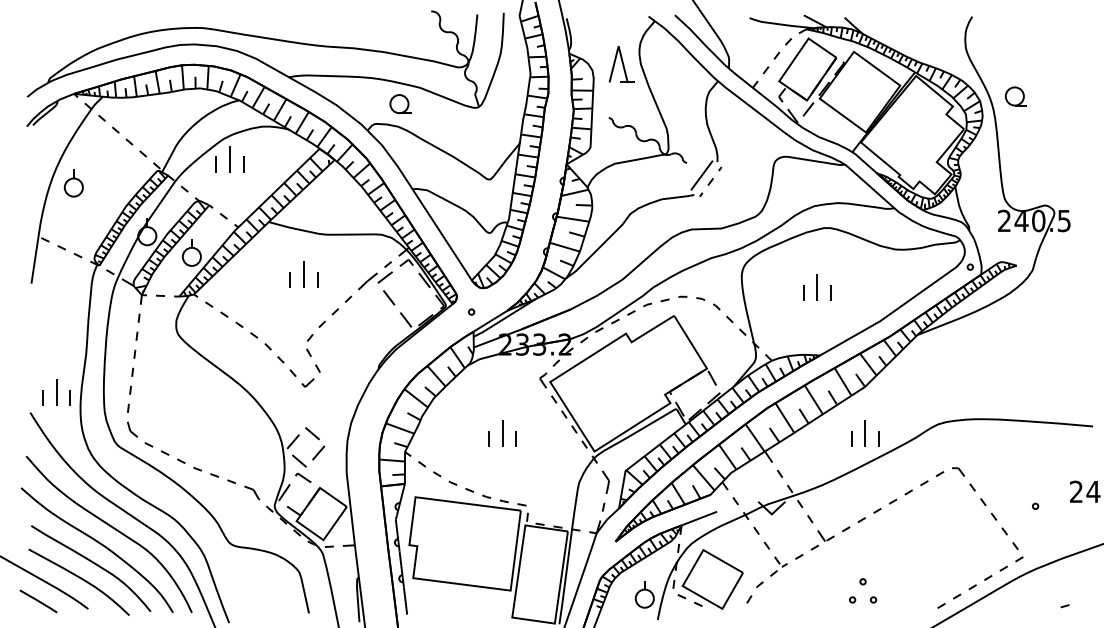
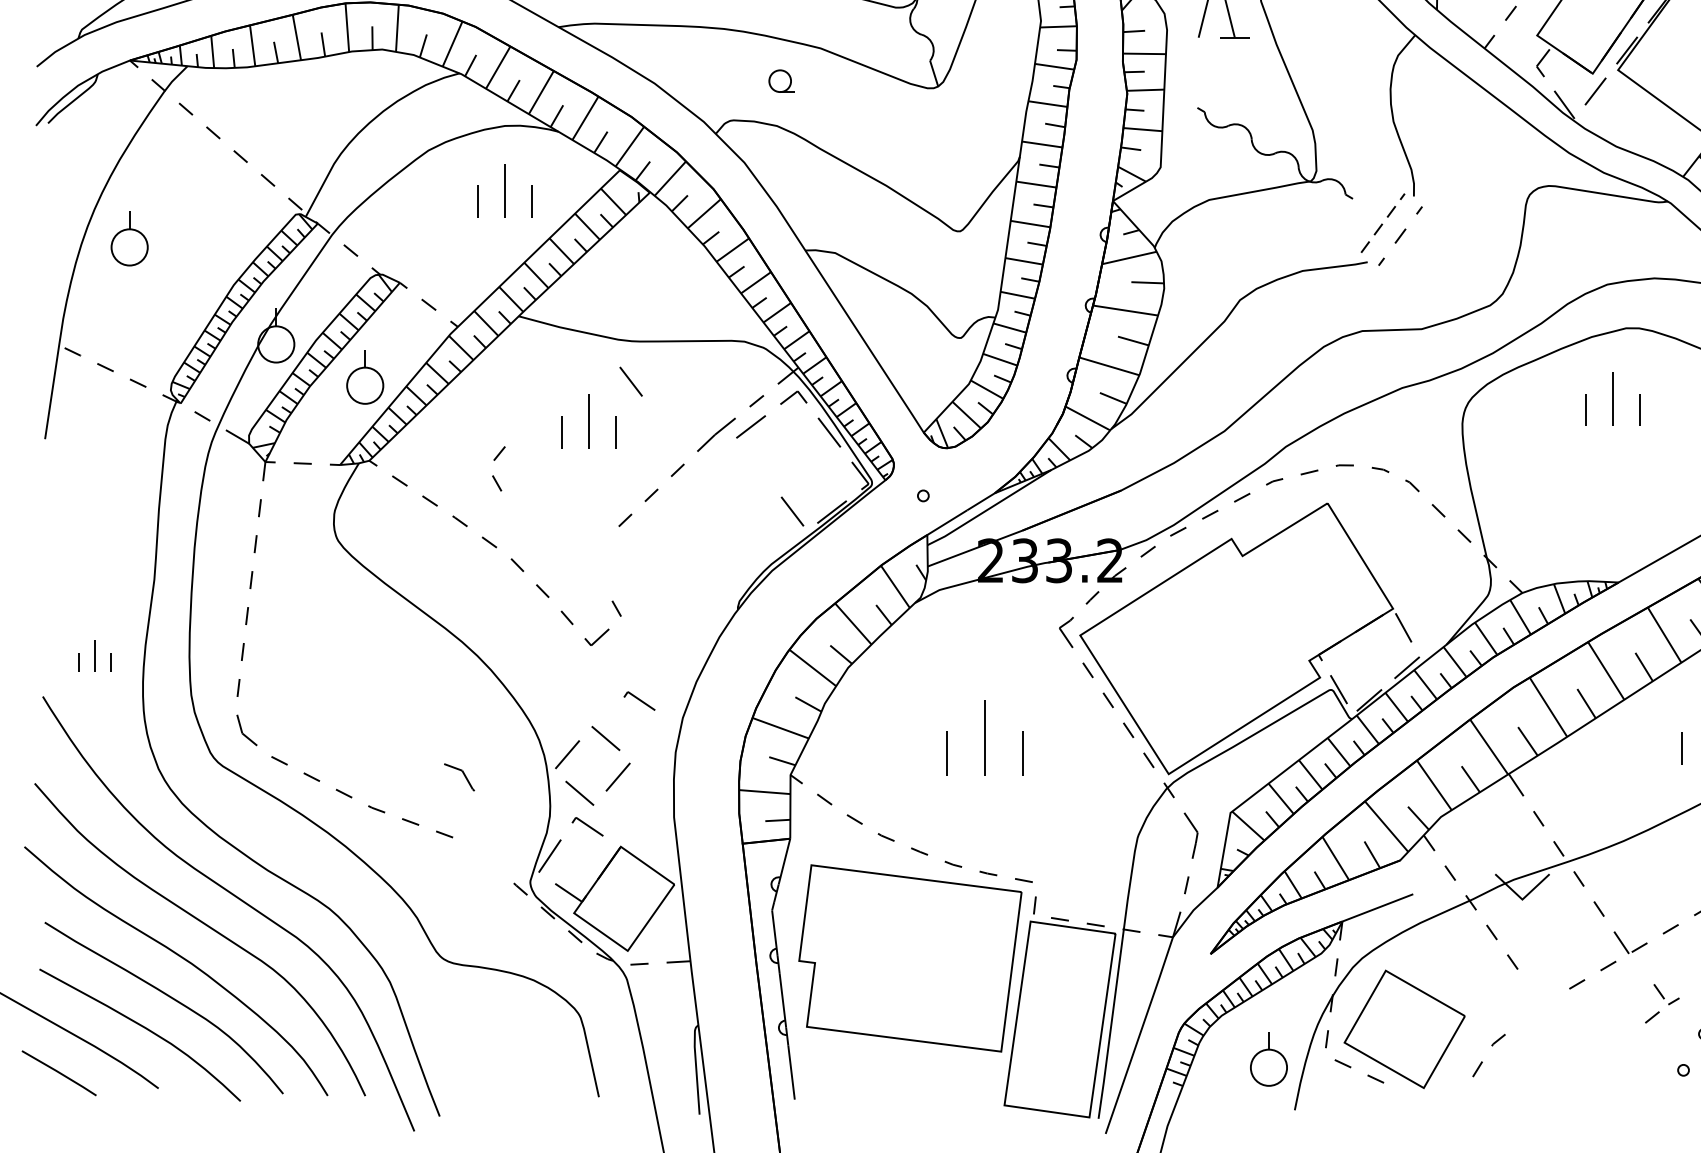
part: (400, 104) -> (781, 81), size x0.6
part: (229, 159) -> (504, 191), moved
line: (702, 175) -> (1384, 223), solid -> dashed
part: (817, 287) -> (1613, 398), moved
line: (389, 297) -> (631, 380), moved
part: (309, 345) -> (498, 468), moved
part: (56, 392) -> (95, 656), size x0.6
part: (329, 414) -> (639, 700), added
part: (502, 433) -> (984, 738), size x1.4
part: (252, 492) -> (460, 776), moved
part: (778, 566) -> (1661, 1003), moved

